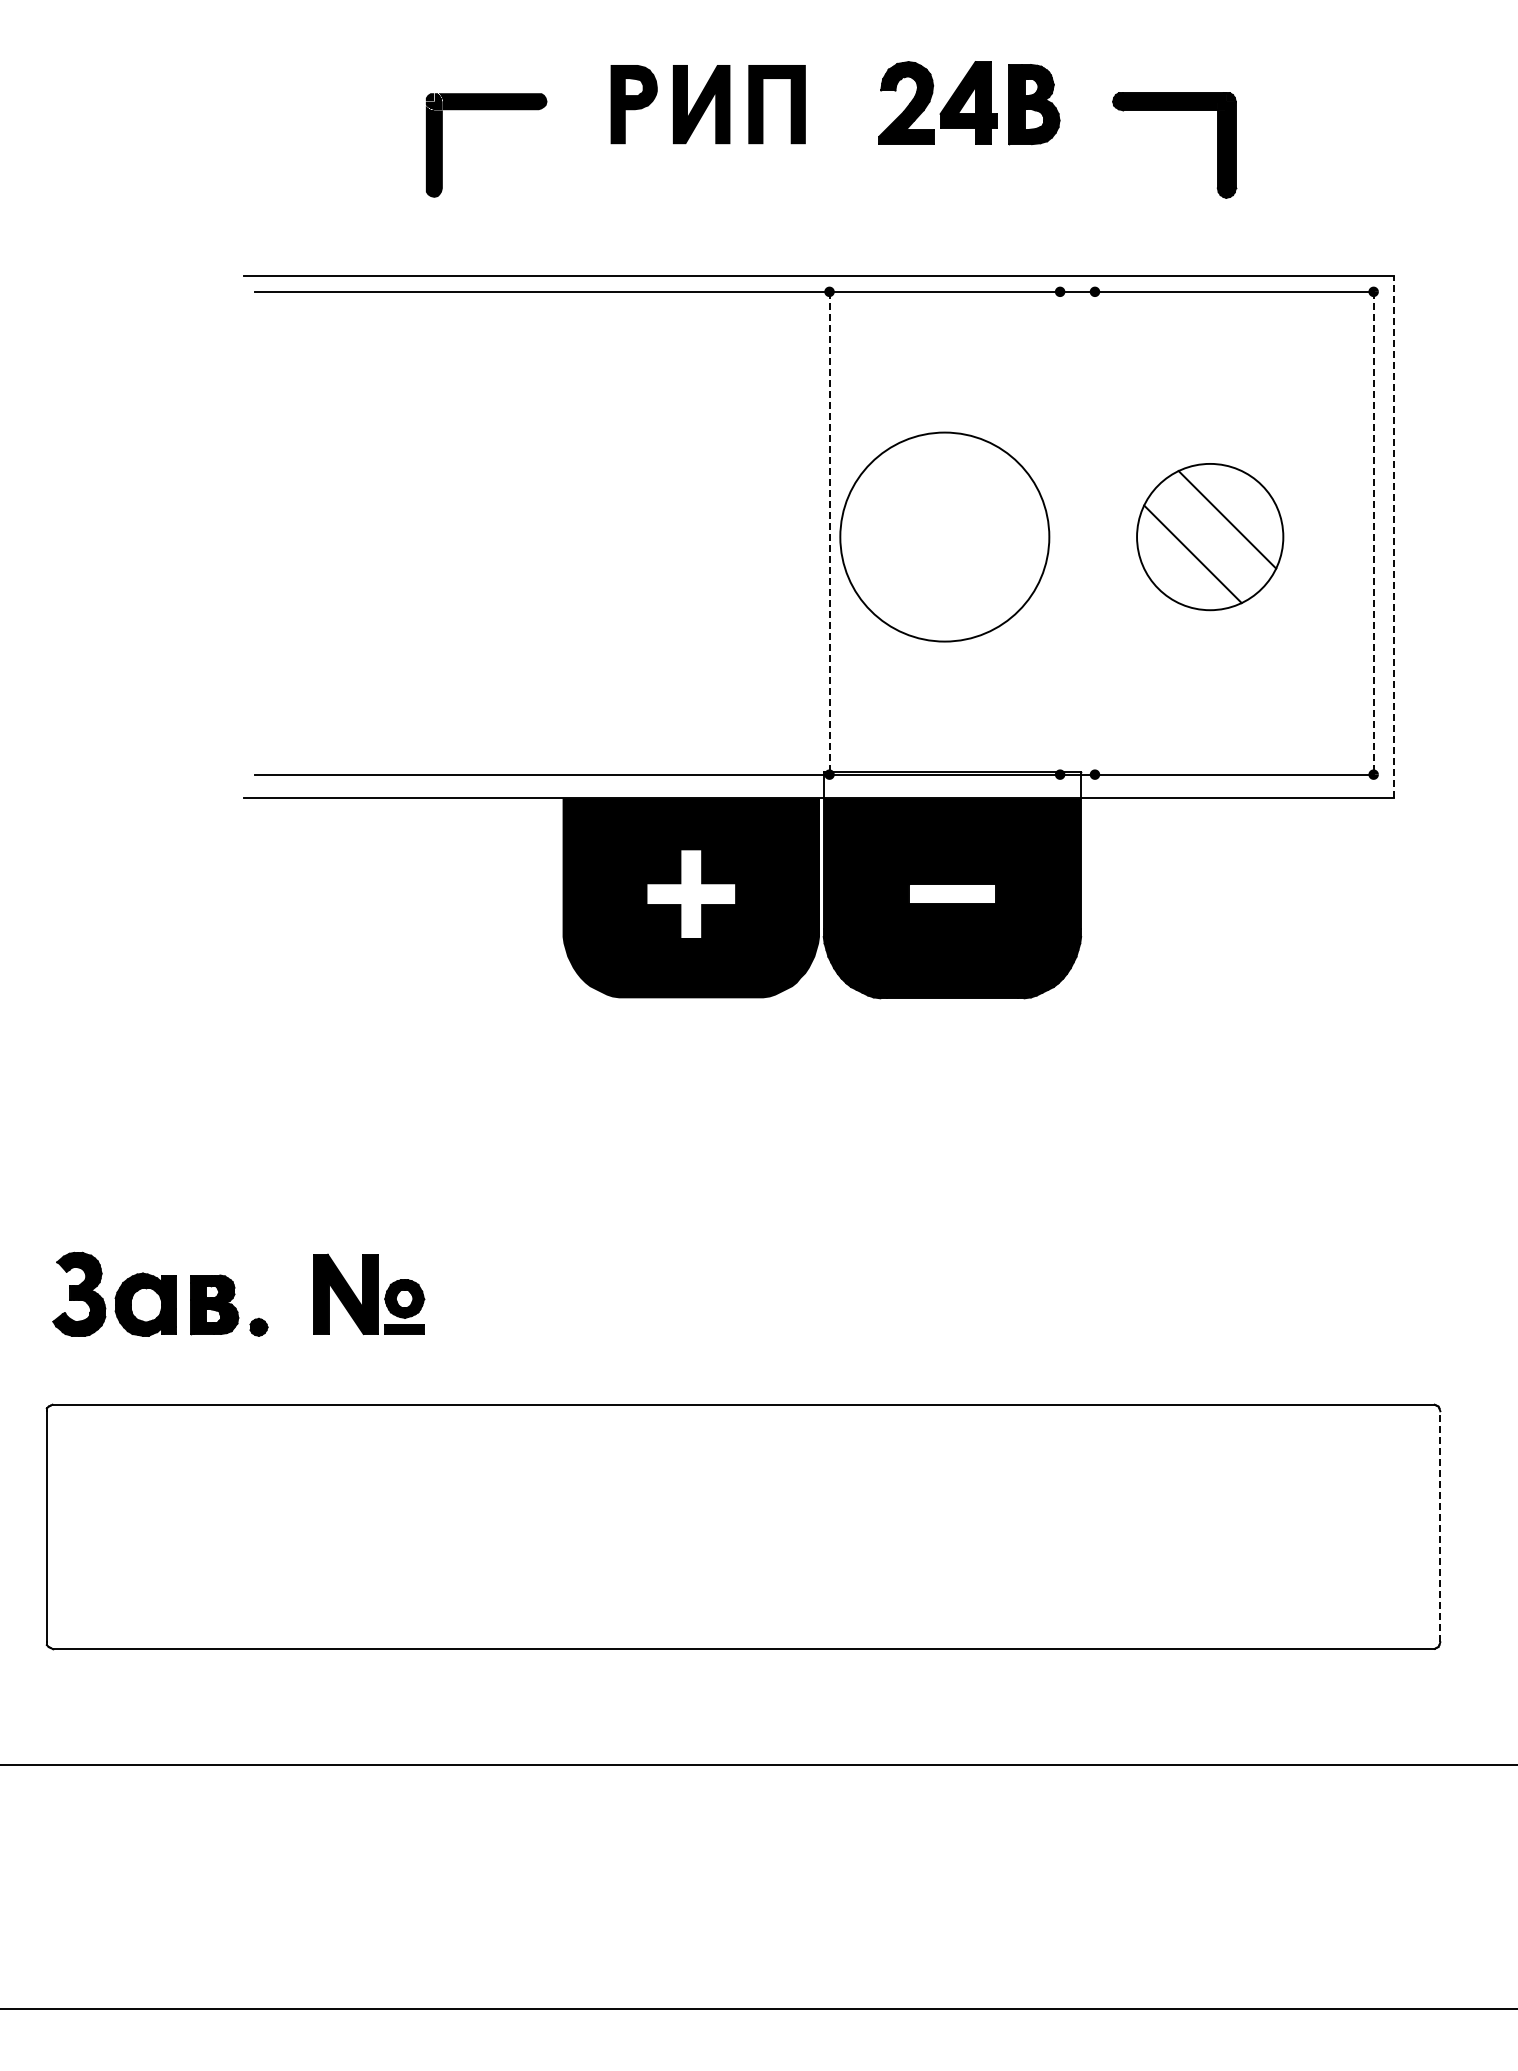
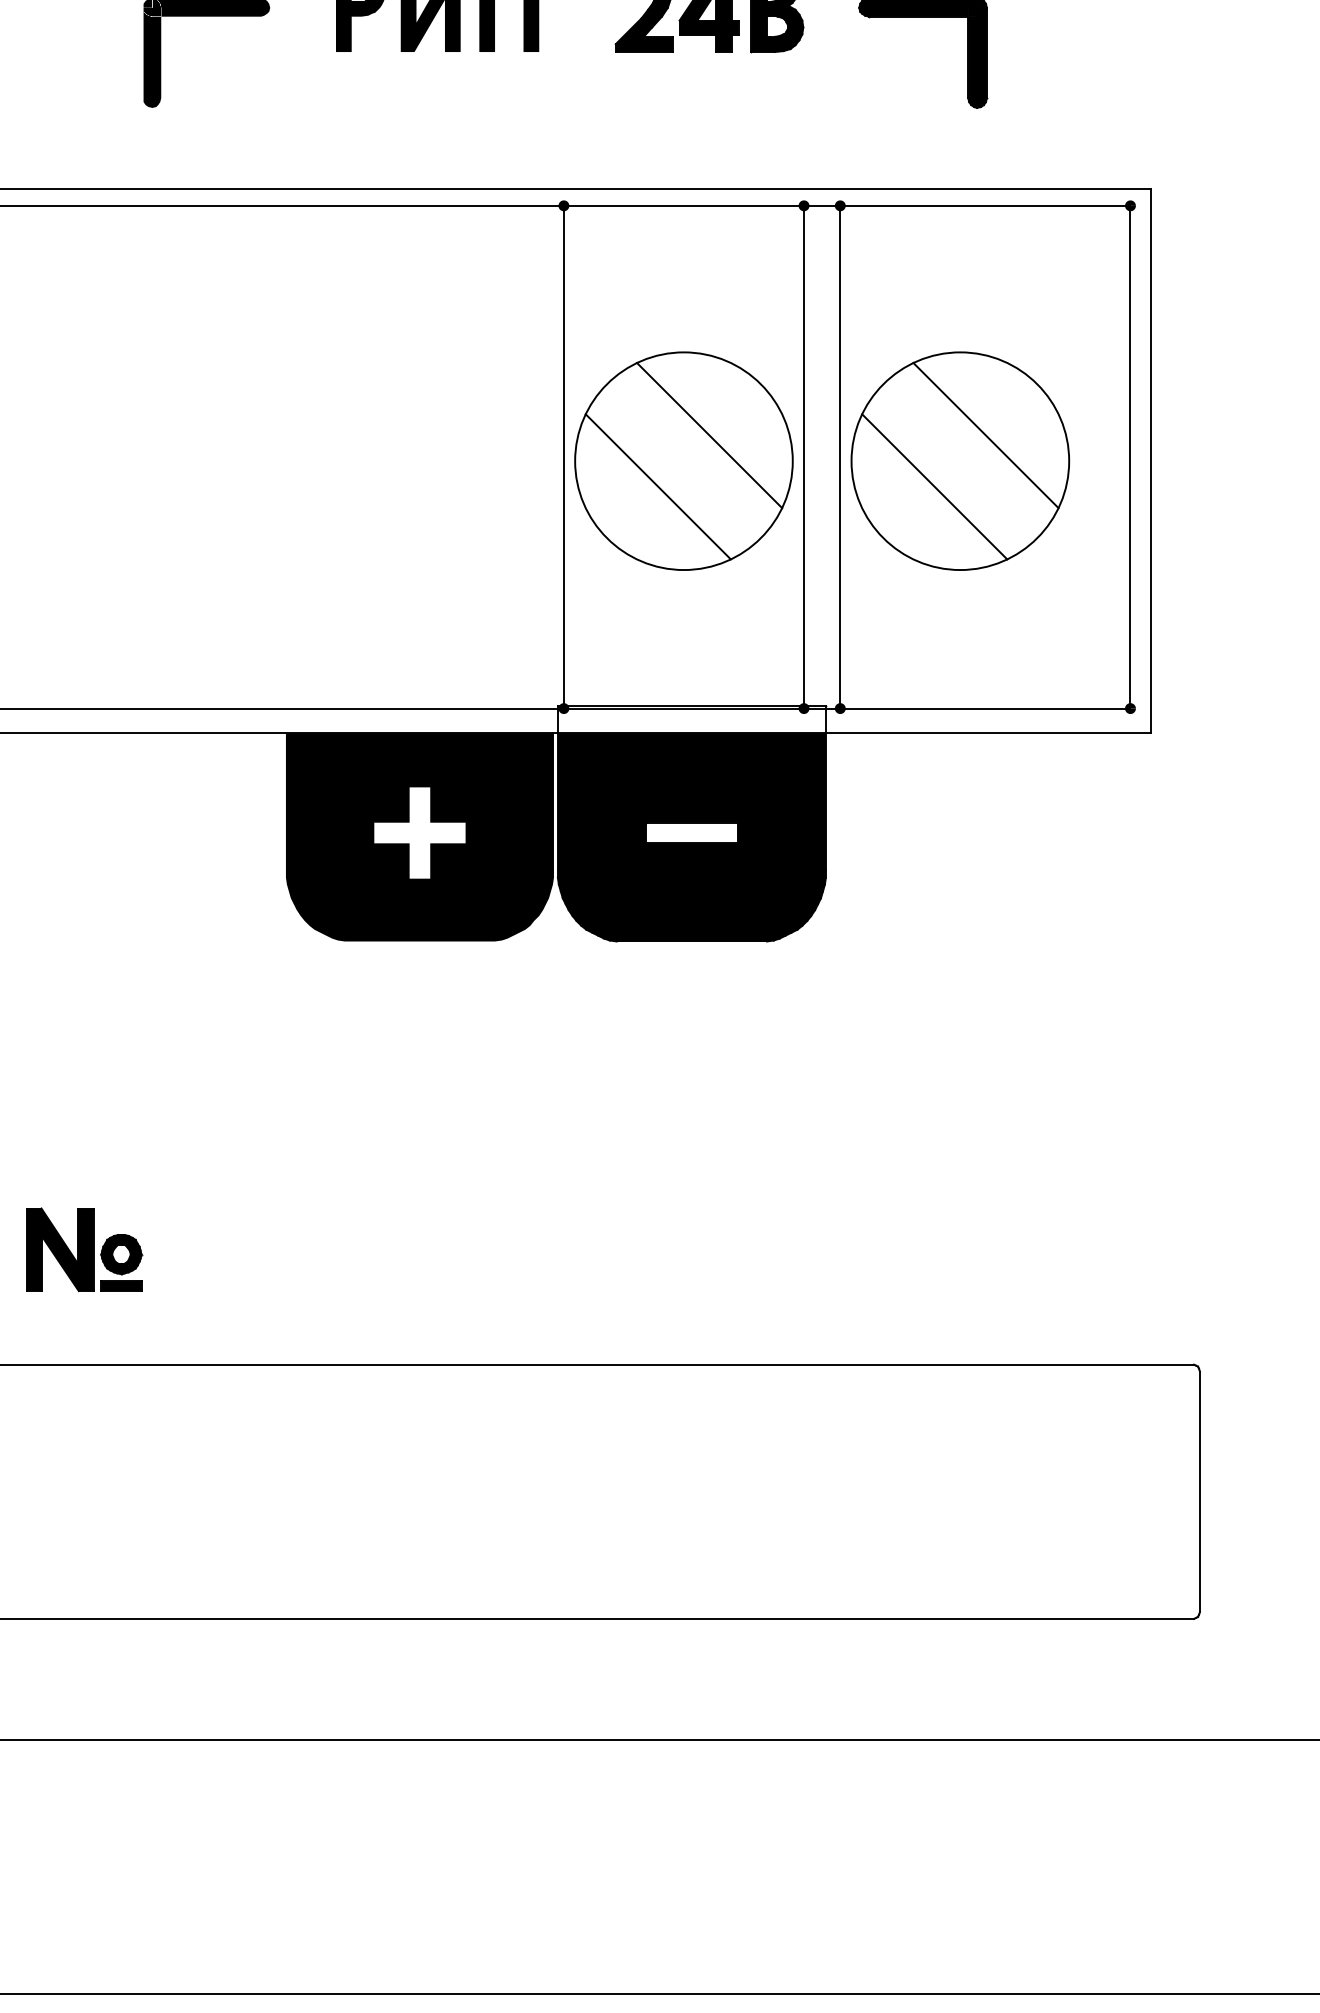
line: (969, 512) -> (709, 435), added
line: (1060, 532) -> (804, 456), added
line: (1094, 532) -> (839, 456), added
line: (829, 533) -> (563, 457), dashed -> solid
line: (1373, 533) -> (1130, 457), dashed -> solid
part: (1209, 536) -> (959, 460), size x1.43
line: (1393, 536) -> (1151, 460), dashed -> solid
line: (919, 561) -> (657, 486), added
line: (1440, 1526) -> (1200, 1491), dashed -> solid

